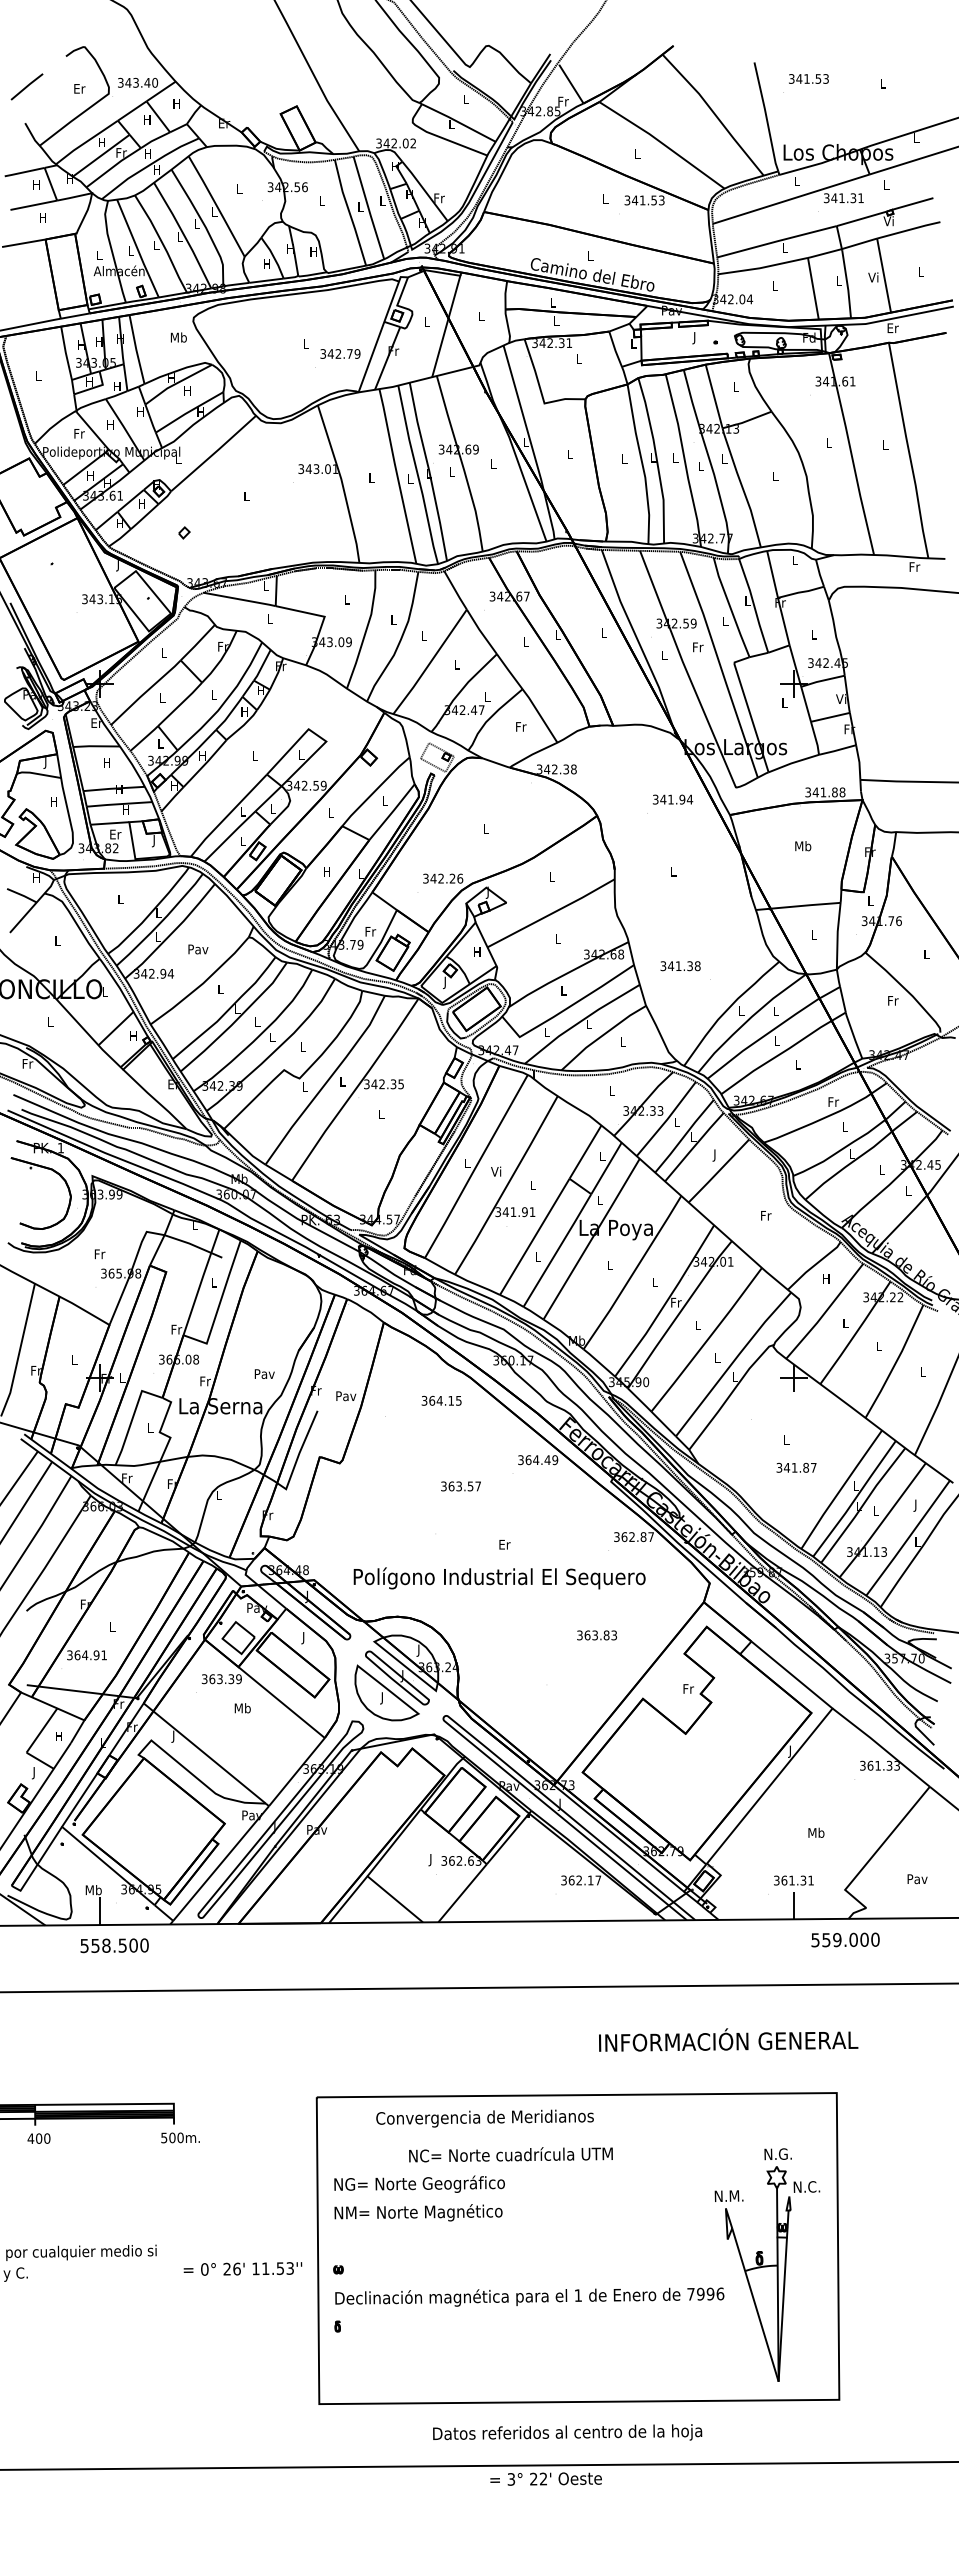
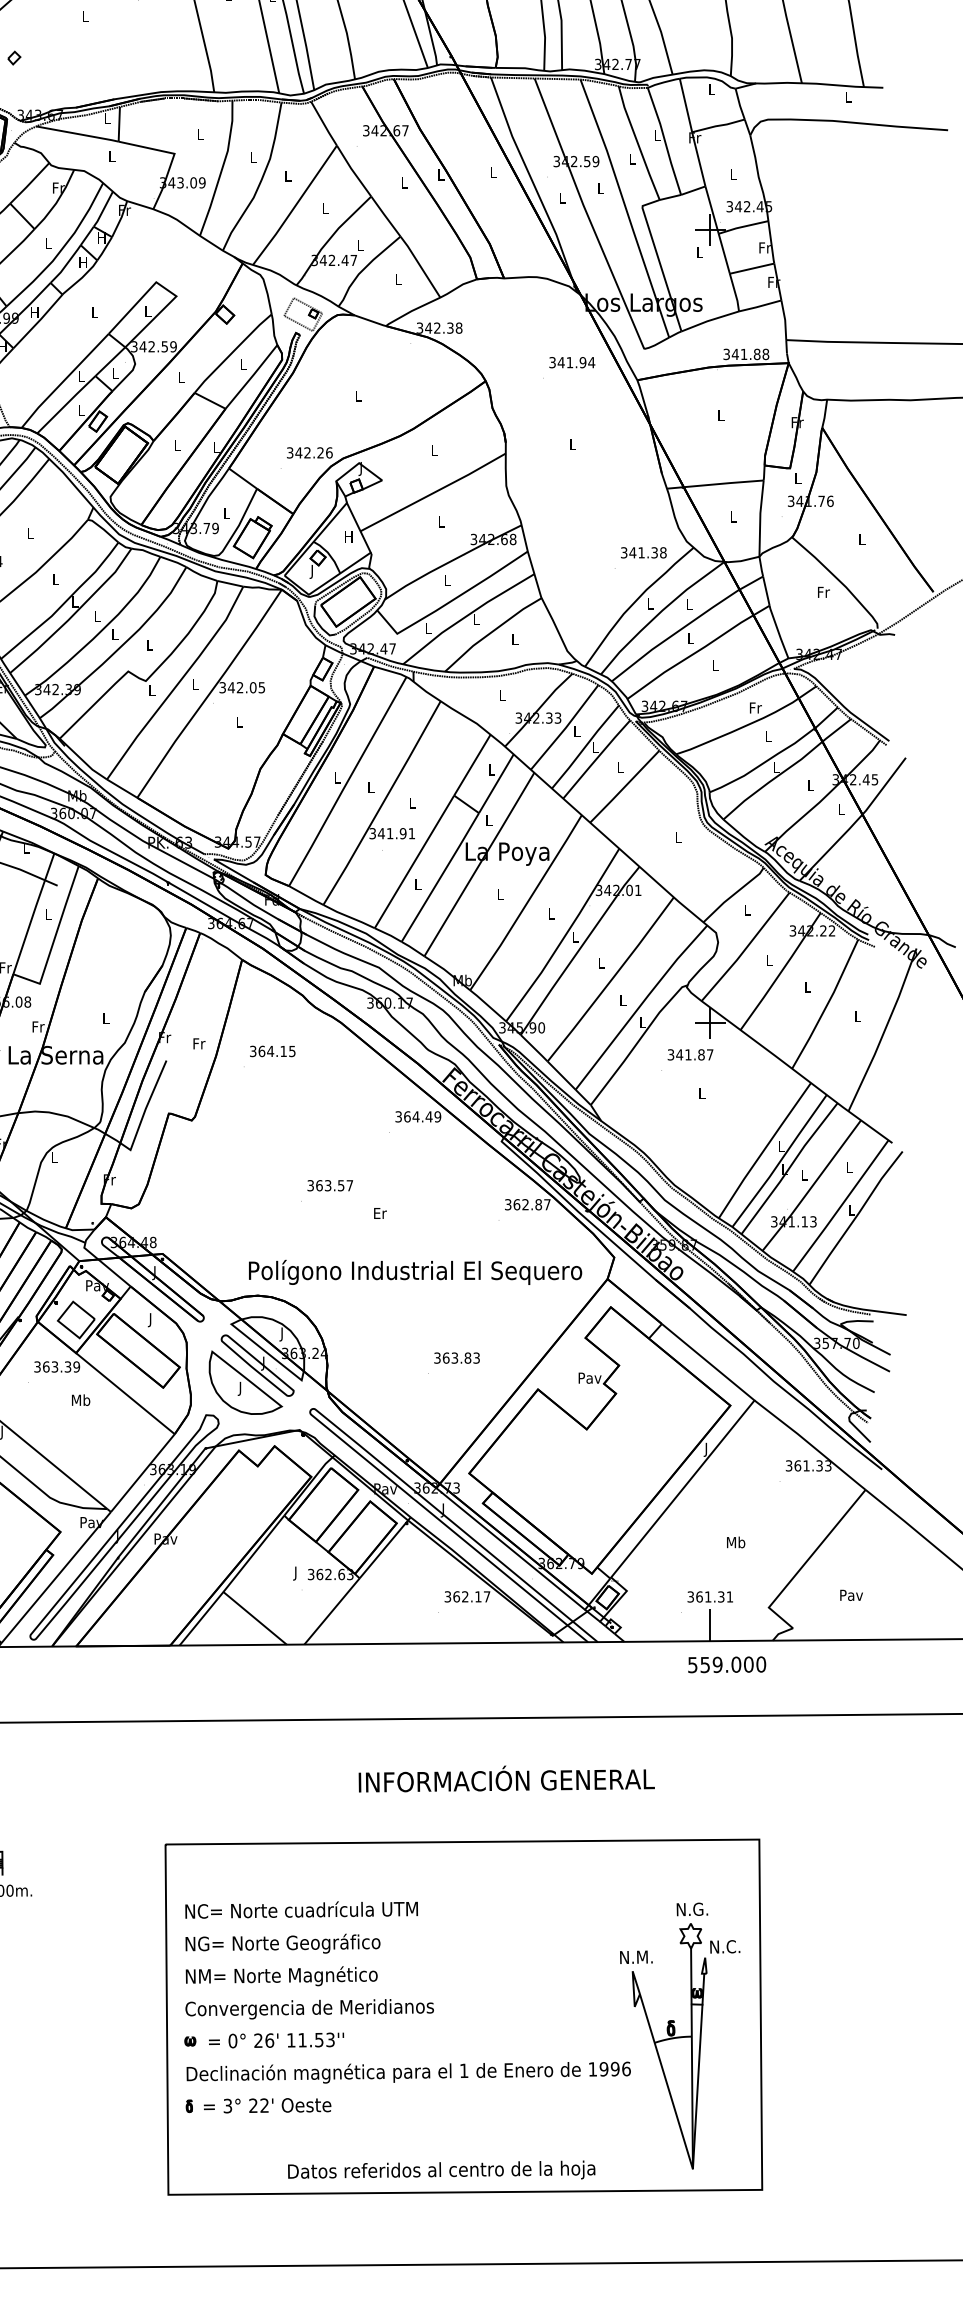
text: (914, 566) -> (848, 96), Fr -> L
text: (698, 647) -> (601, 188), Fr -> L
text: (841, 698) -> (764, 247), Vi -> Fr
text: (521, 726) -> (399, 279), Fr -> L
text: (803, 846) -> (721, 416), Mb -> L
text: (326, 871) -> (176, 444), H -> L
text: (370, 931) -> (226, 513), Fr -> L
text: (198, 949) -> (30, 533), Pav -> L
text: (680, 966) -> (643, 553), moved
text: (393, 1084) -> (253, 687), 342.35 -> 342.05
text: (714, 1155) -> (619, 768), J -> L
text: (496, 1171) -> (370, 787), Vi -> L
text: (766, 1215) -> (679, 837), Fr -> L
text: (826, 1278) -> (747, 909), H -> L
text: (676, 1302) -> (576, 936), Fr -> L
text: (264, 1373) -> (105, 1017), Pav -> L
text: (346, 1396) -> (199, 1044), Pav -> Fr
text: (441, 1400) -> (272, 1051), moved
text: (796, 1467) -> (690, 1054), moved
text: (460, 1486) -> (329, 1185), moved
text: (915, 1505) -> (849, 1168), J -> L
text: (499, 1578) -> (415, 1272), moved
text: (596, 1635) -> (456, 1358), moved
text: (688, 1688) -> (590, 1377), Fr -> Pav
text: (845, 1939) -> (727, 1664), moved
text: (728, 2039) -> (506, 1778), moved
text: (484, 2118) -> (309, 2009), moved
text: (510, 2154) -> (301, 1909), moved
text: (242, 2268) -> (275, 2039), moved
text: (690, 2294) -> (592, 2069), 7996 -> 1996
text: (567, 2432) -> (441, 2170), moved
text: (545, 2478) -> (266, 2105), moved

